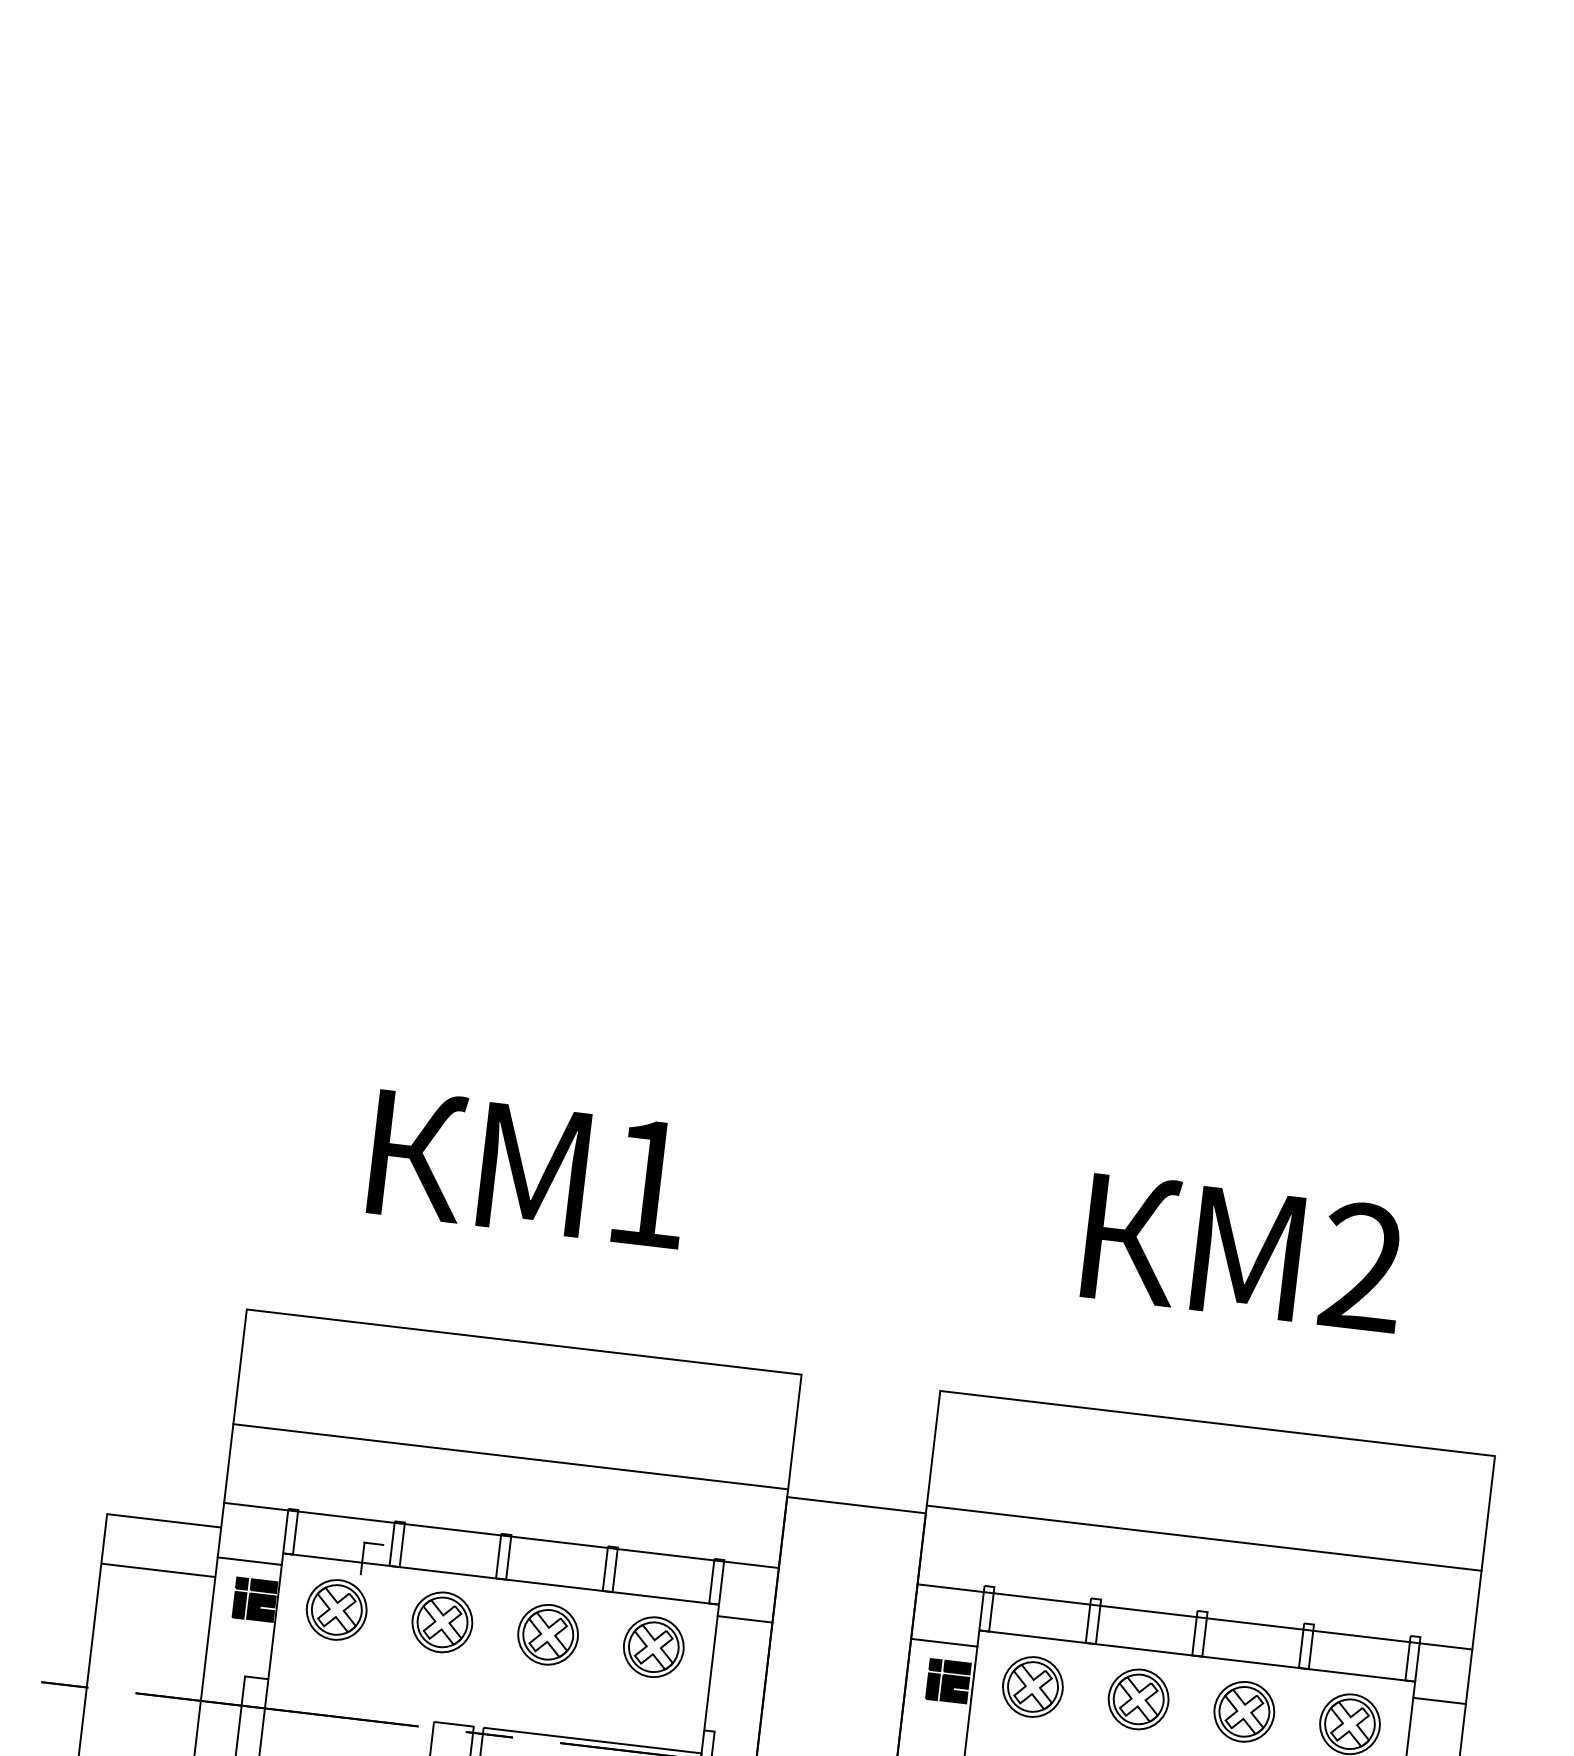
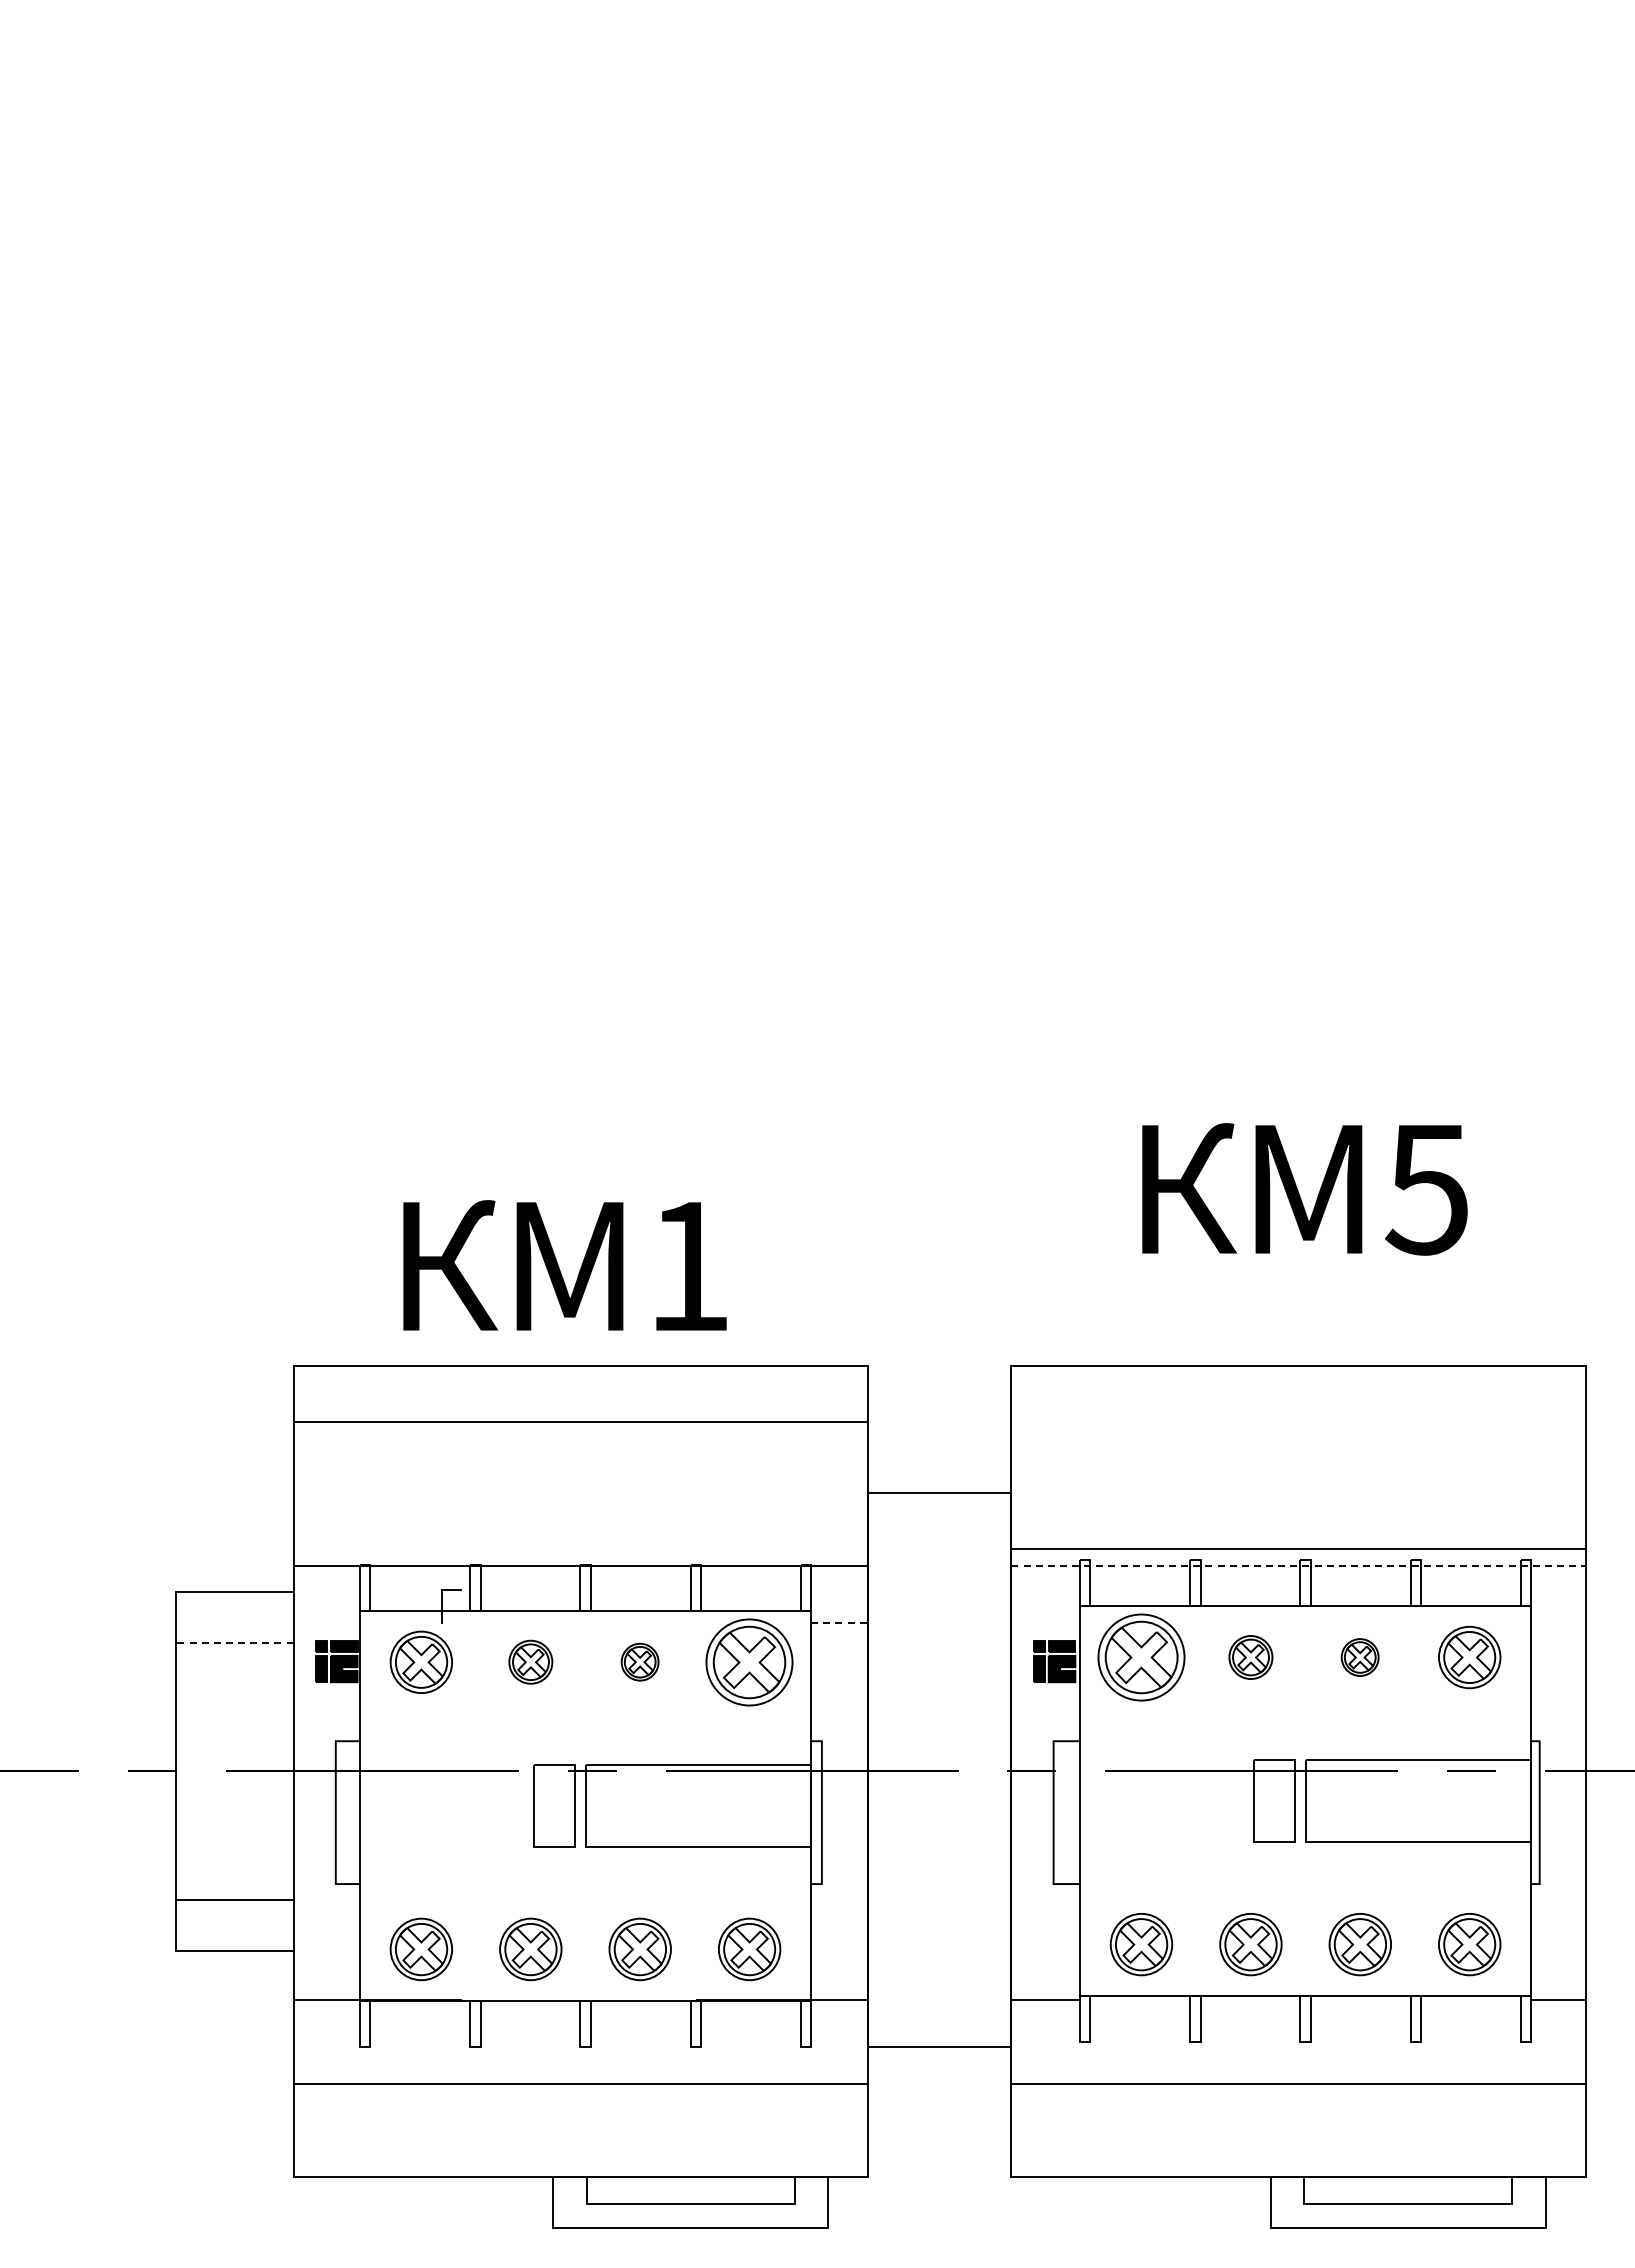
text: (528, 1168) -> (564, 1265), moved
text: (1361, 1267) -> (1426, 1189), 2 -> 5
line: (510, 1457) -> (580, 1422), moved
line: (1204, 1538) -> (1298, 1549), moved
line: (249, 1560) -> (326, 1622), removed
line: (158, 1570) -> (234, 1643), solid -> dashed
line: (1195, 1617) -> (1299, 1566), solid -> dashed
line: (745, 1618) -> (839, 1622), solid -> dashed
part: (442, 1621) -> (530, 1661), size x0.7
part: (547, 1633) -> (639, 1661), size x0.6
line: (944, 1642) -> (1045, 1622), removed
part: (653, 1646) -> (749, 1661), size x1.4
part: (1032, 1687) -> (1141, 1657), size x1.4
part: (1138, 1699) -> (1250, 1657), size x0.7
line: (1439, 1700) -> (1558, 1622), removed
part: (1243, 1711) -> (1359, 1657), size x0.6

